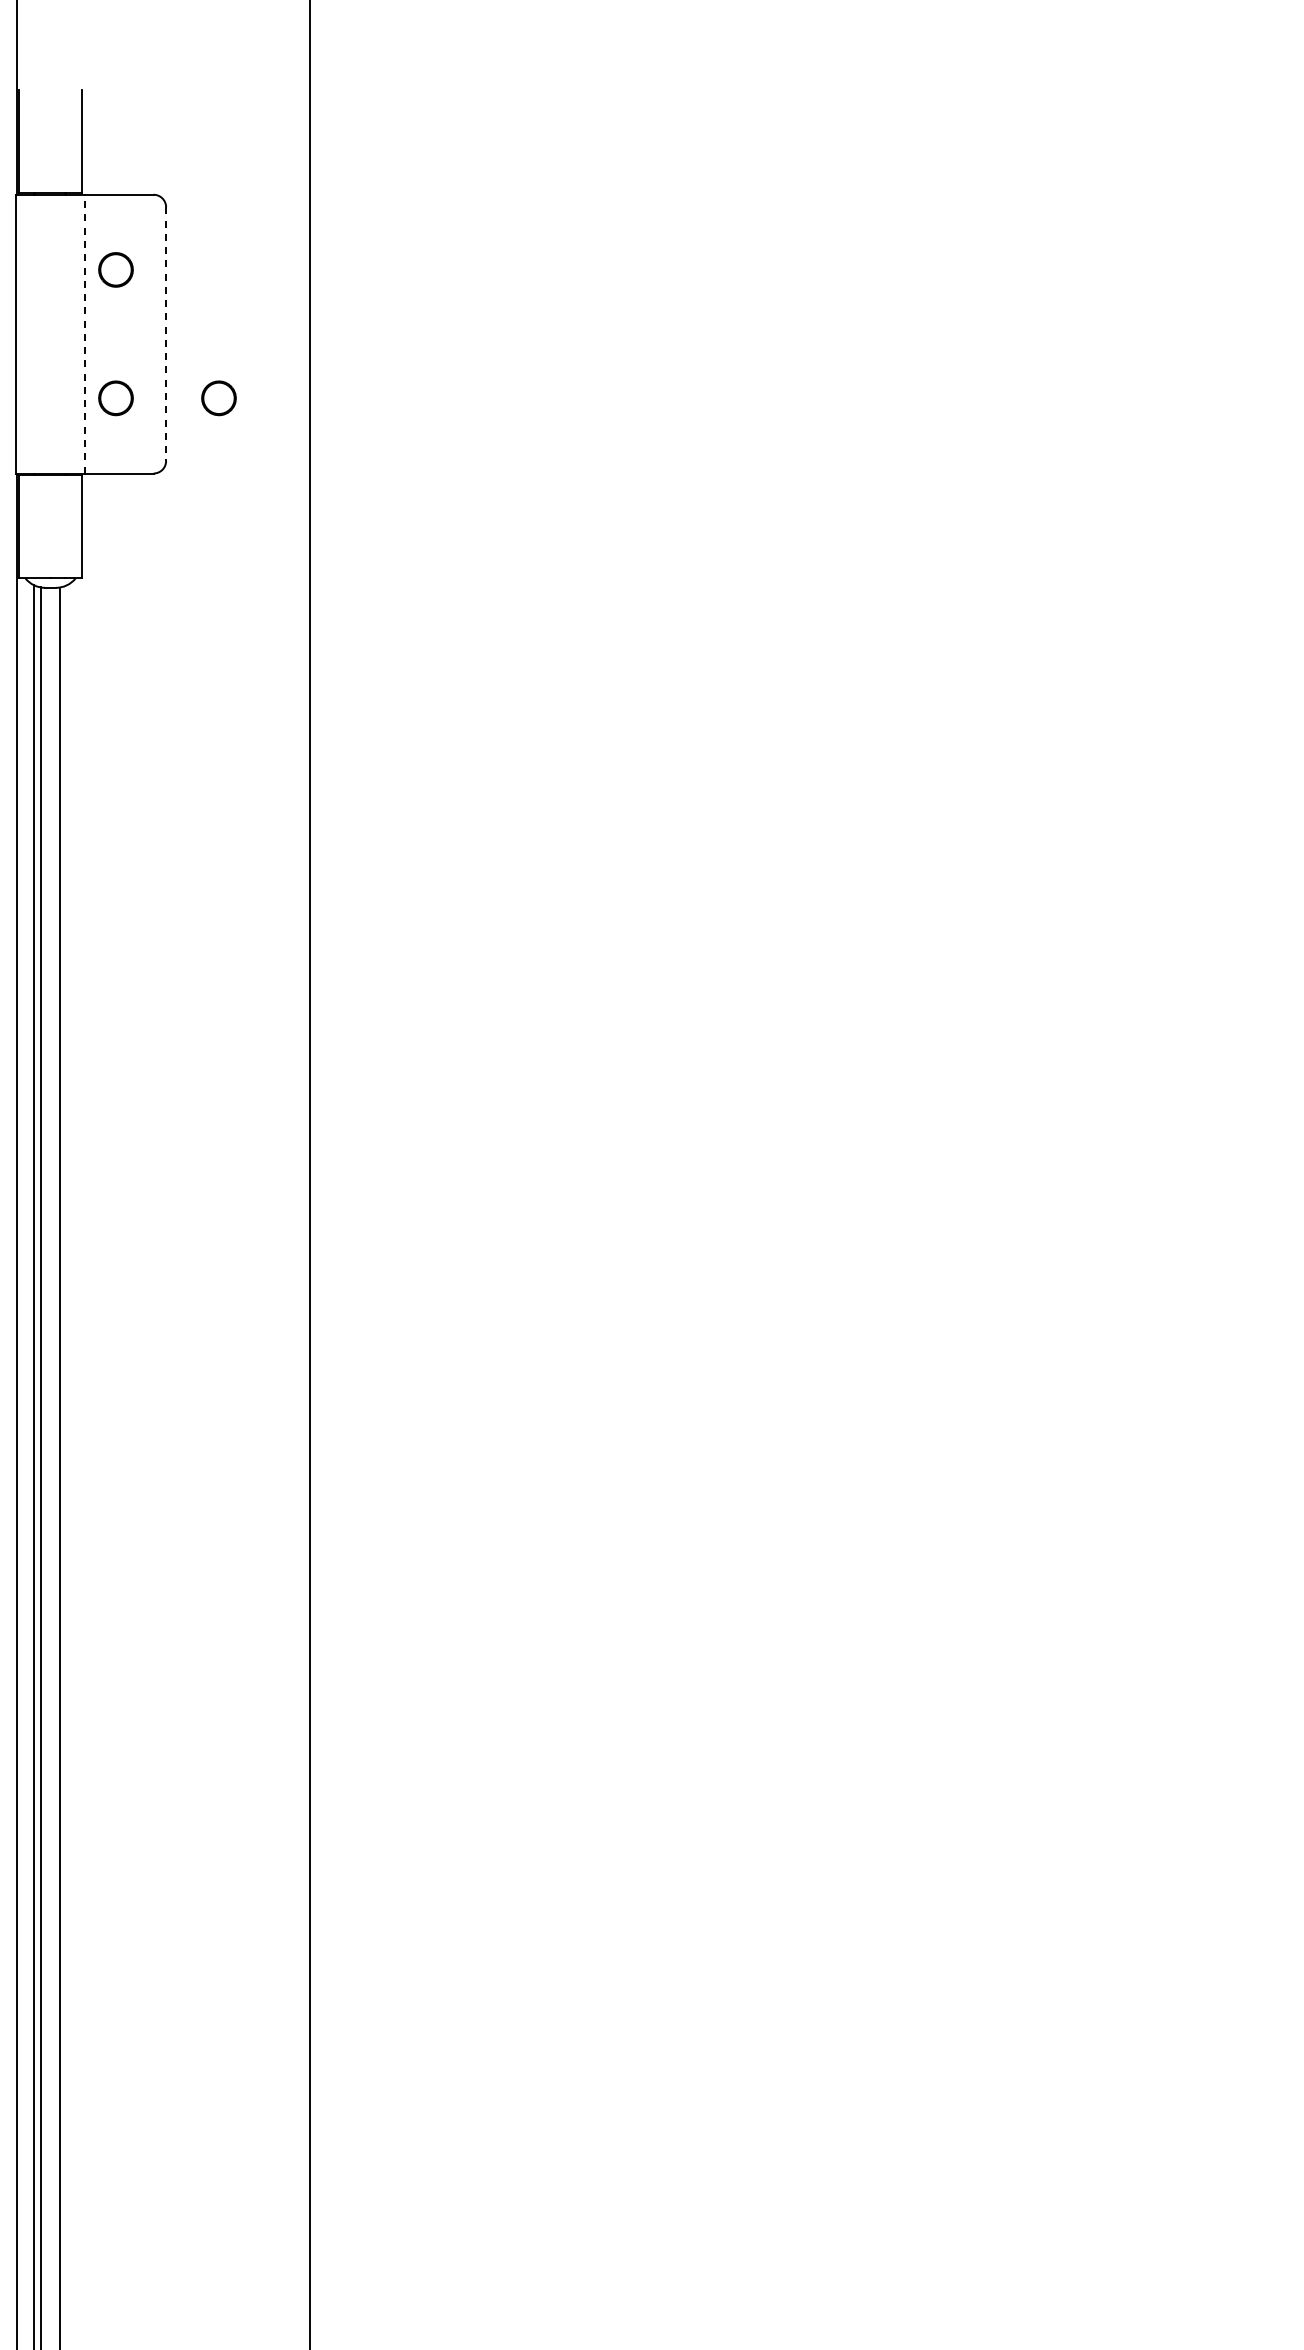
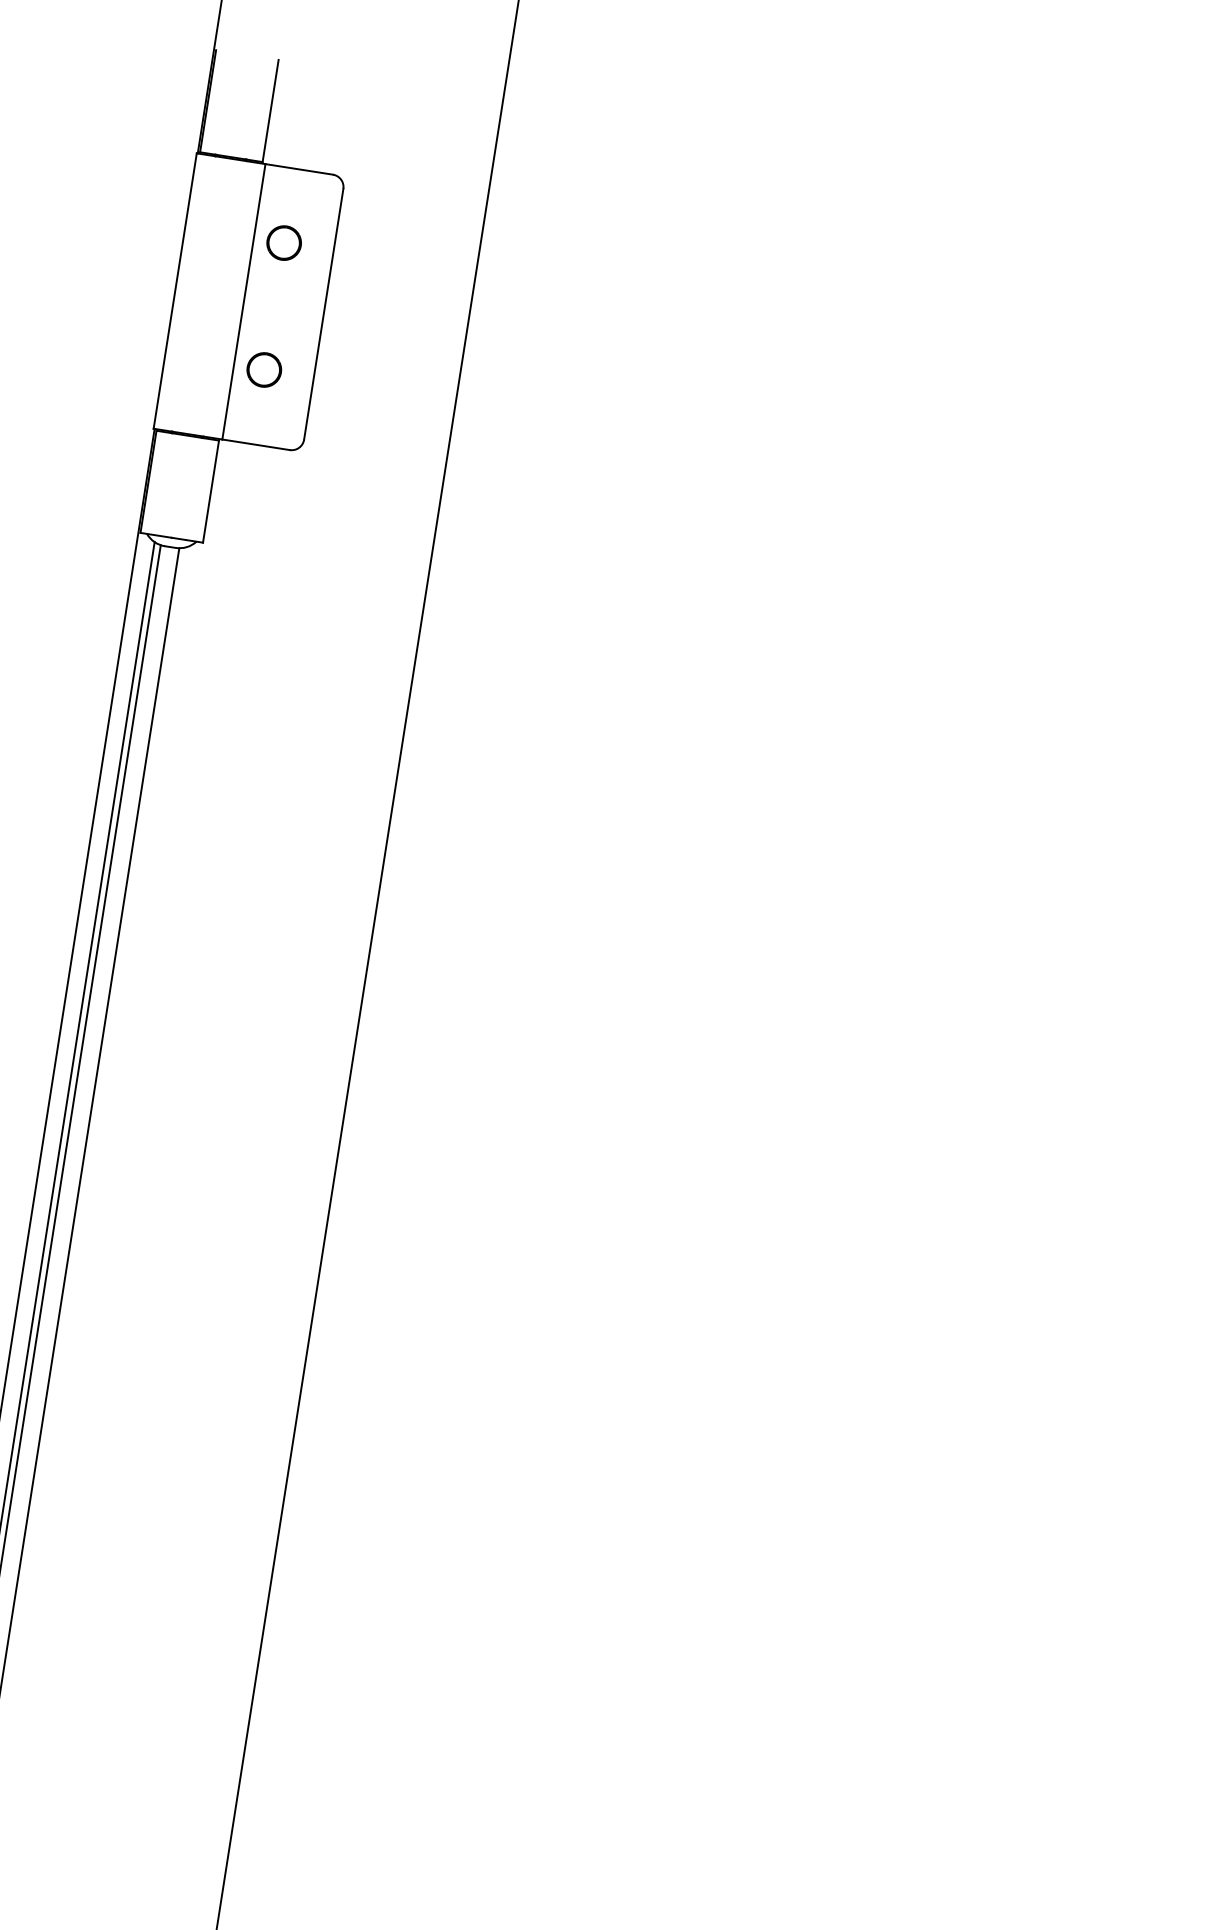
line: (85, 333) -> (244, 301), dashed -> solid
line: (166, 334) -> (324, 314), dashed -> solid
part: (218, 398) -> (365, 386), removed

